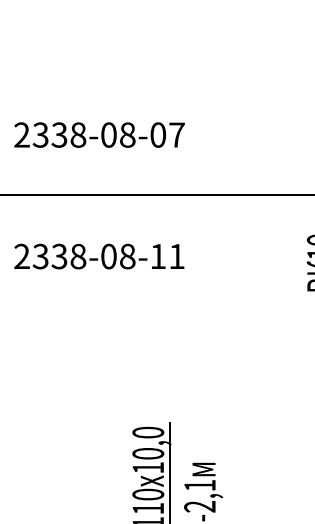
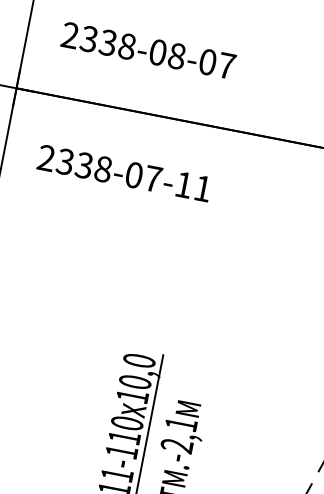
text: (127, 256) -> (152, 178), 2338-08-11 -> 2338-07-11

